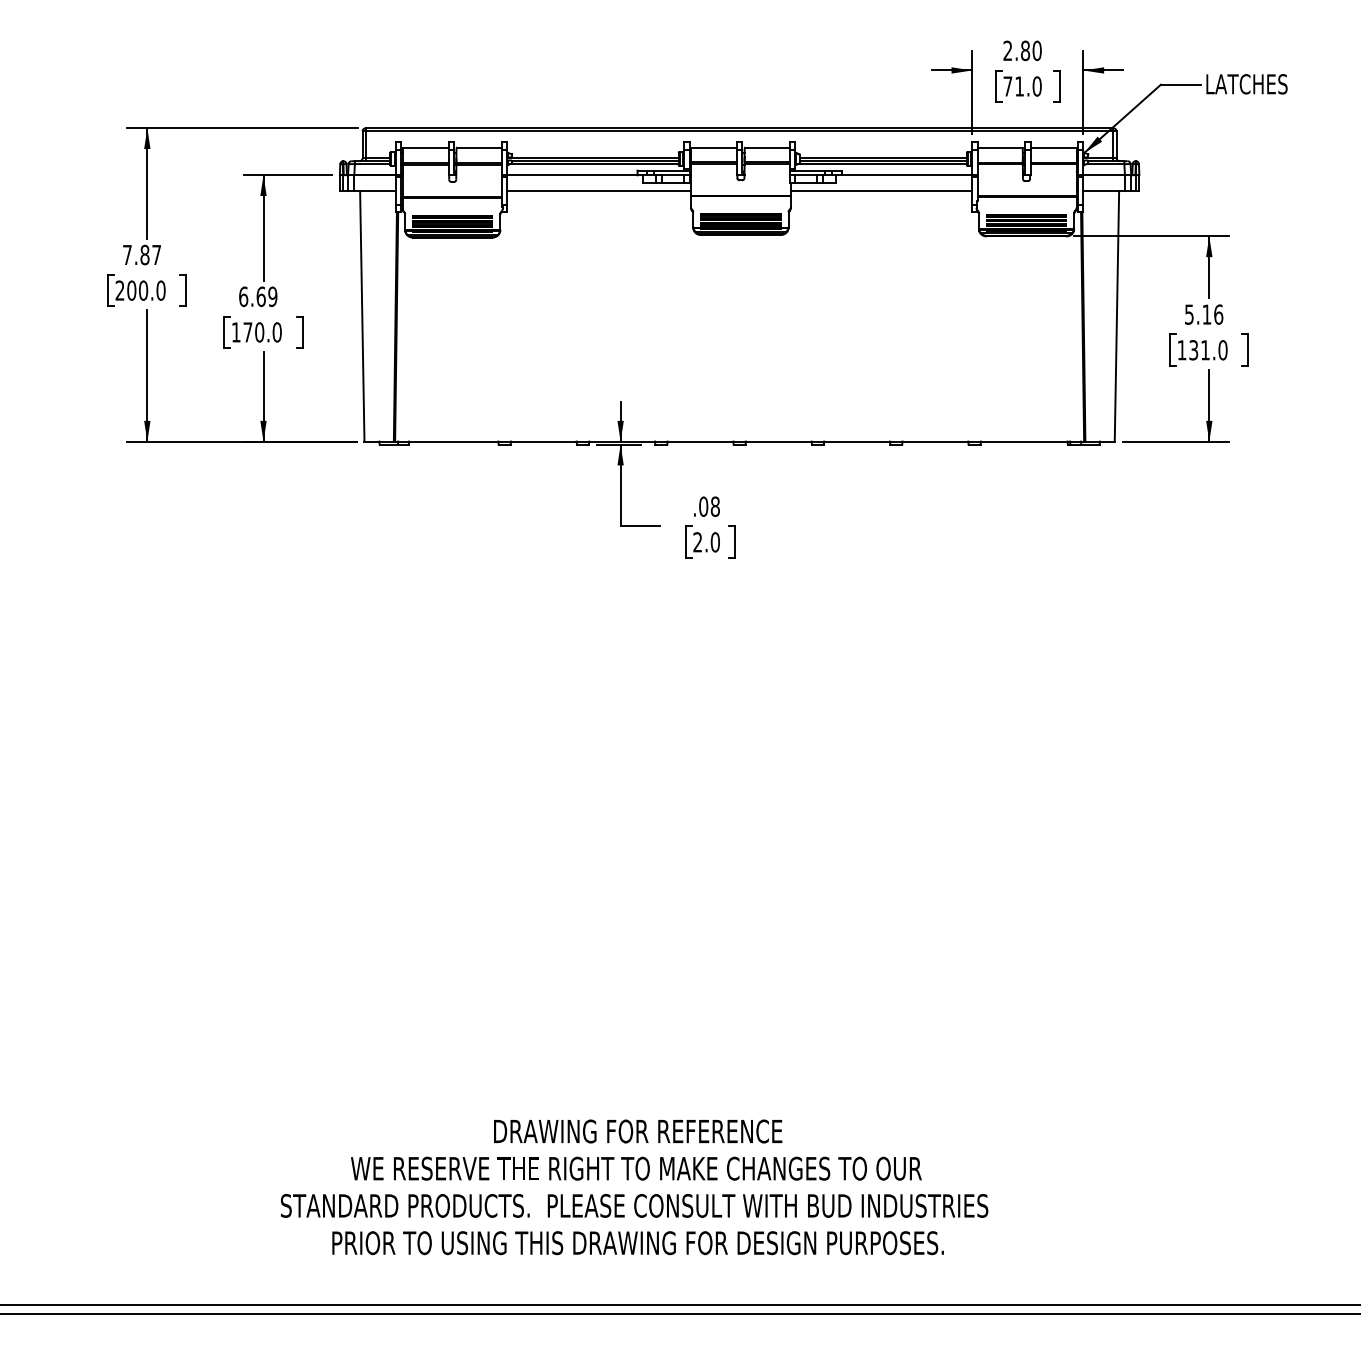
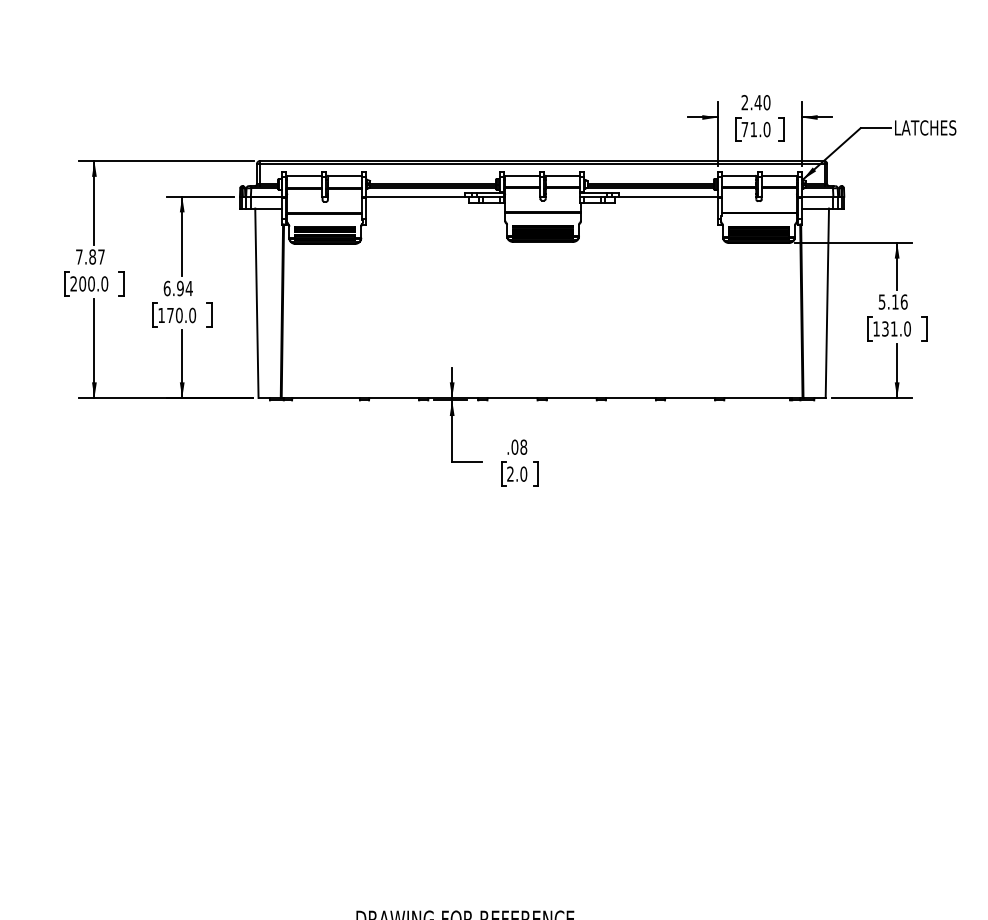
text: (1025, 50) -> (758, 102), 2.80 -> 2.40
line: (598, 190) -> (435, 208), removed
line: (881, 190) -> (649, 208), removed
text: (266, 296) -> (184, 288), 6.69 -> 6.94

